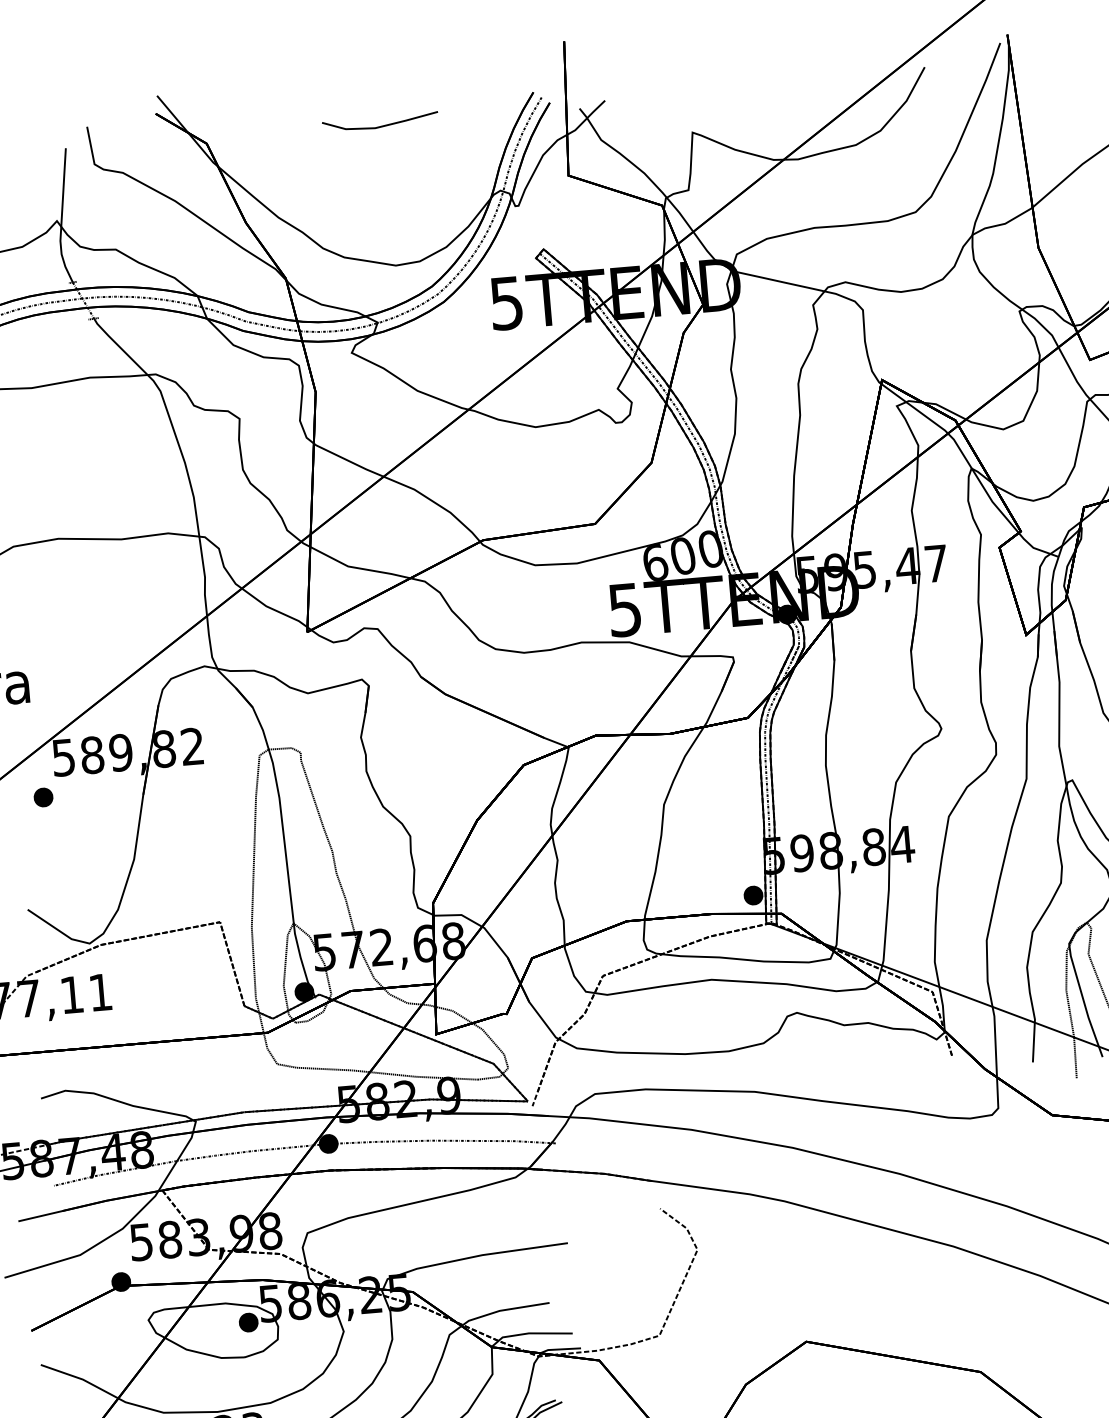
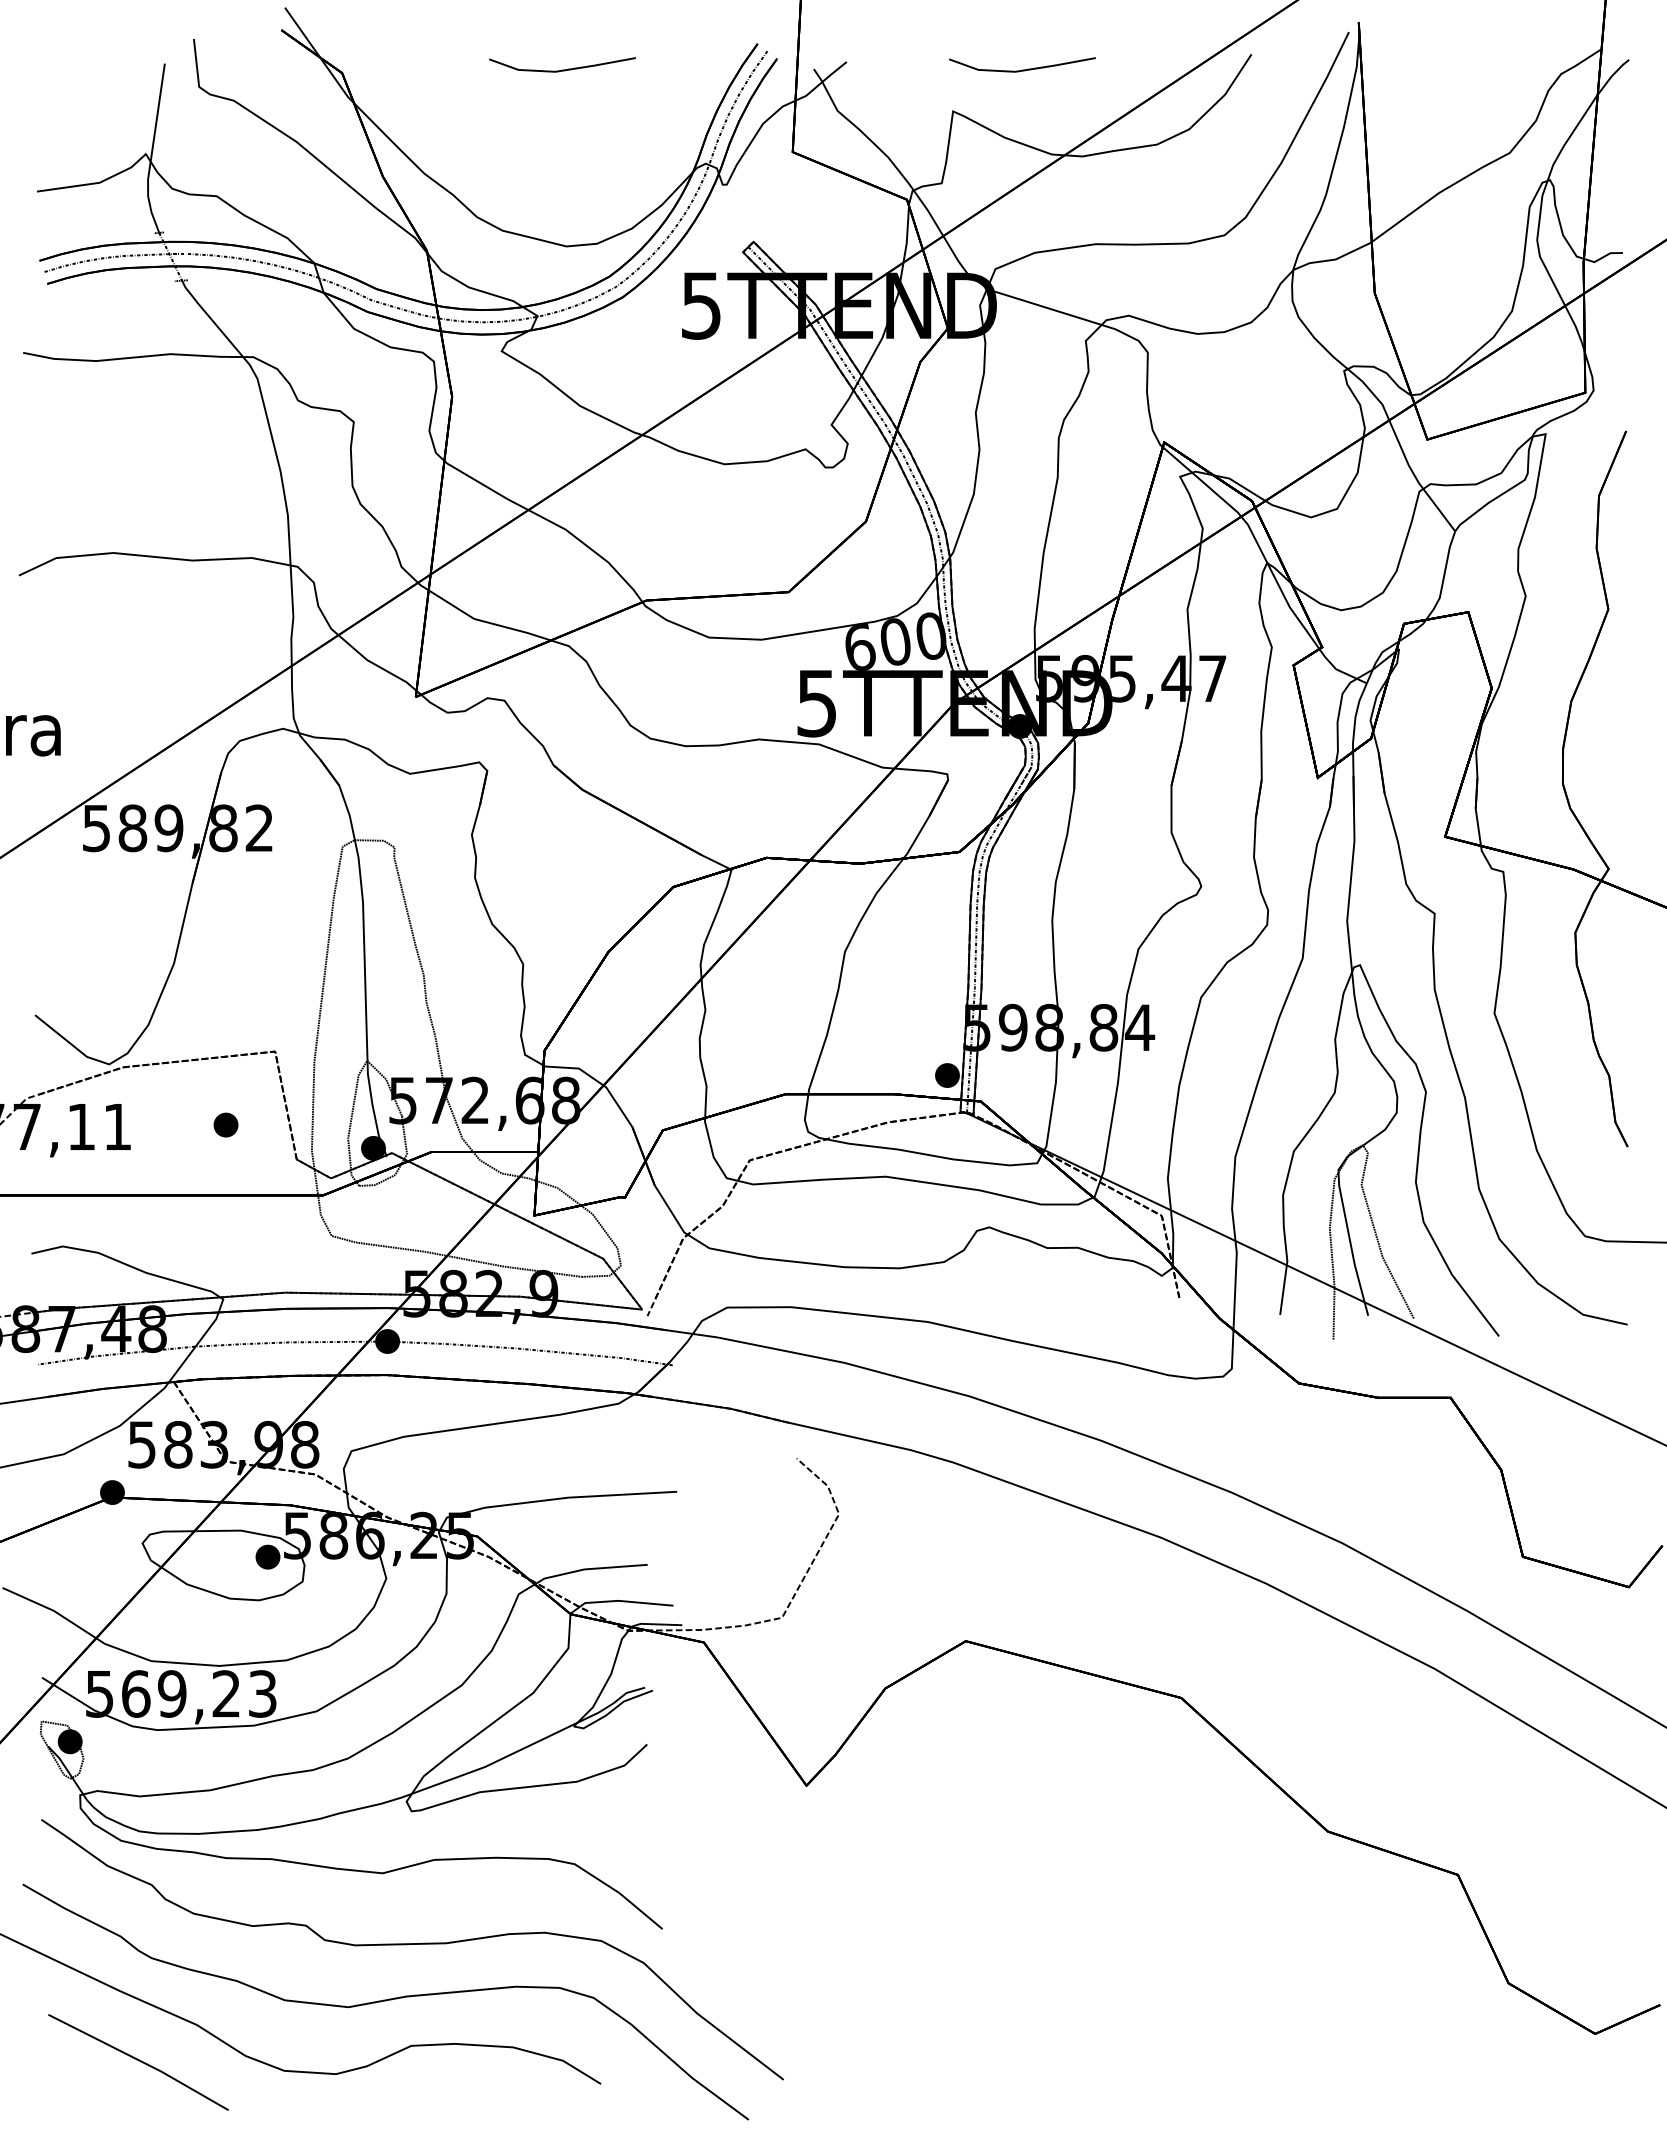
line: (744, 94) -> (1022, 69), added
part: (43, 797) -> (225, 1124), moved

